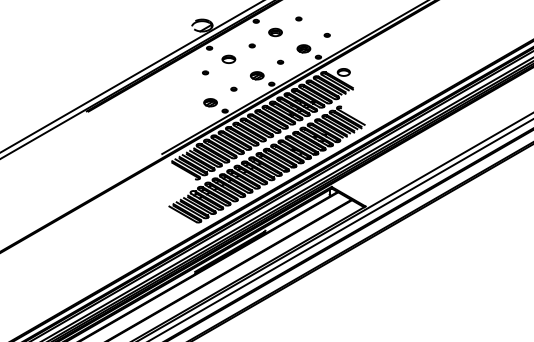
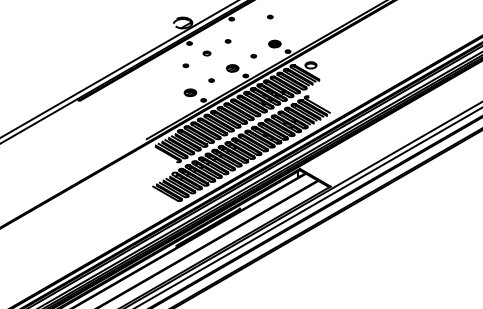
part: (274, 32) -> (248, 29), removed
part: (326, 34) -> (295, 31), removed
part: (228, 59) -> (206, 53), size x0.6

